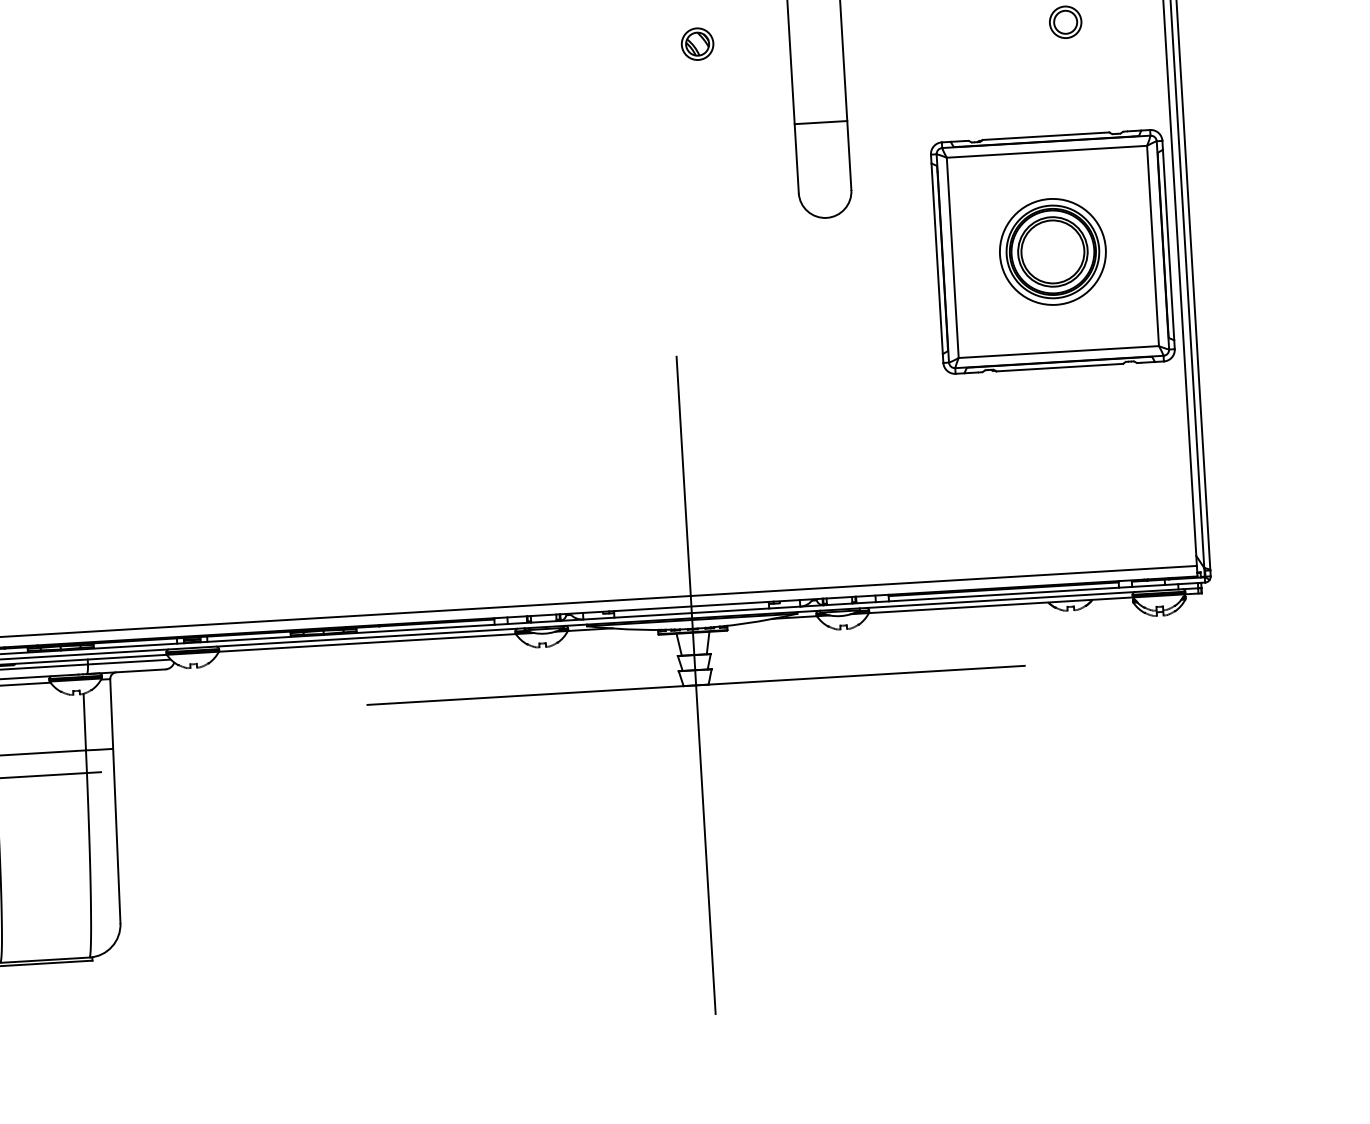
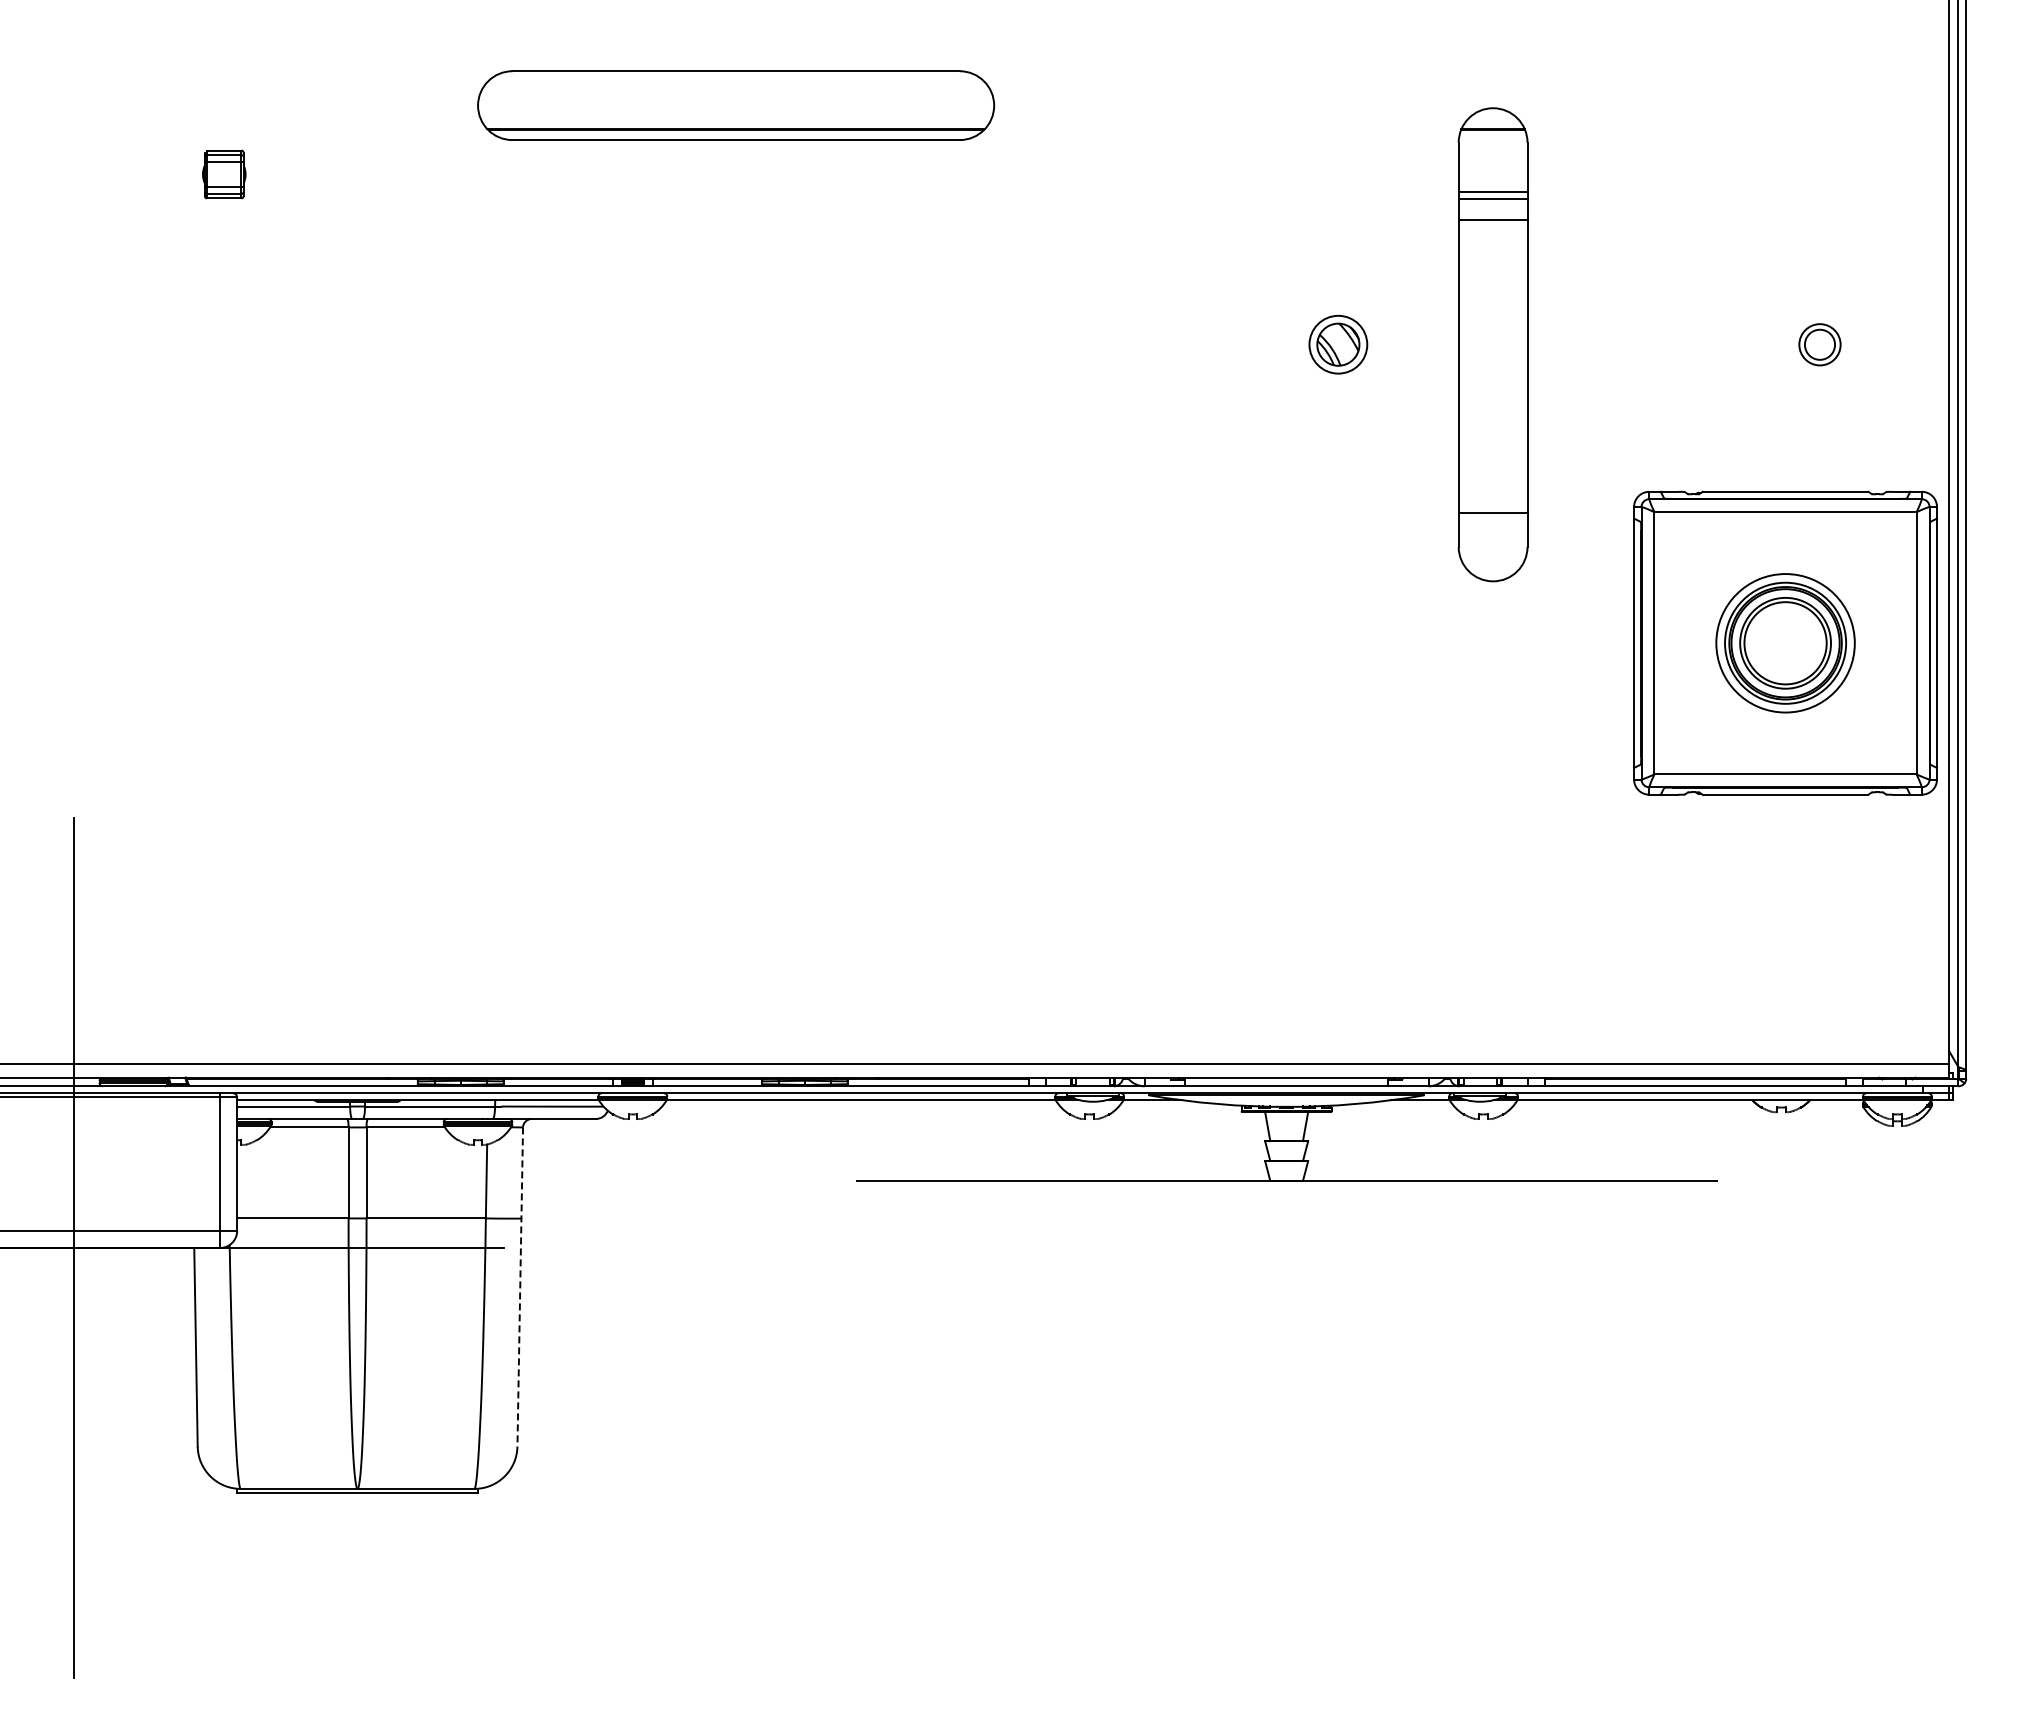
part: (697, 43) -> (1337, 344), size x1.4
line: (820, 122) -> (1492, 512), moved
line: (695, 685) -> (1286, 1180), removed
line: (115, 801) -> (520, 1287), solid -> dashed

